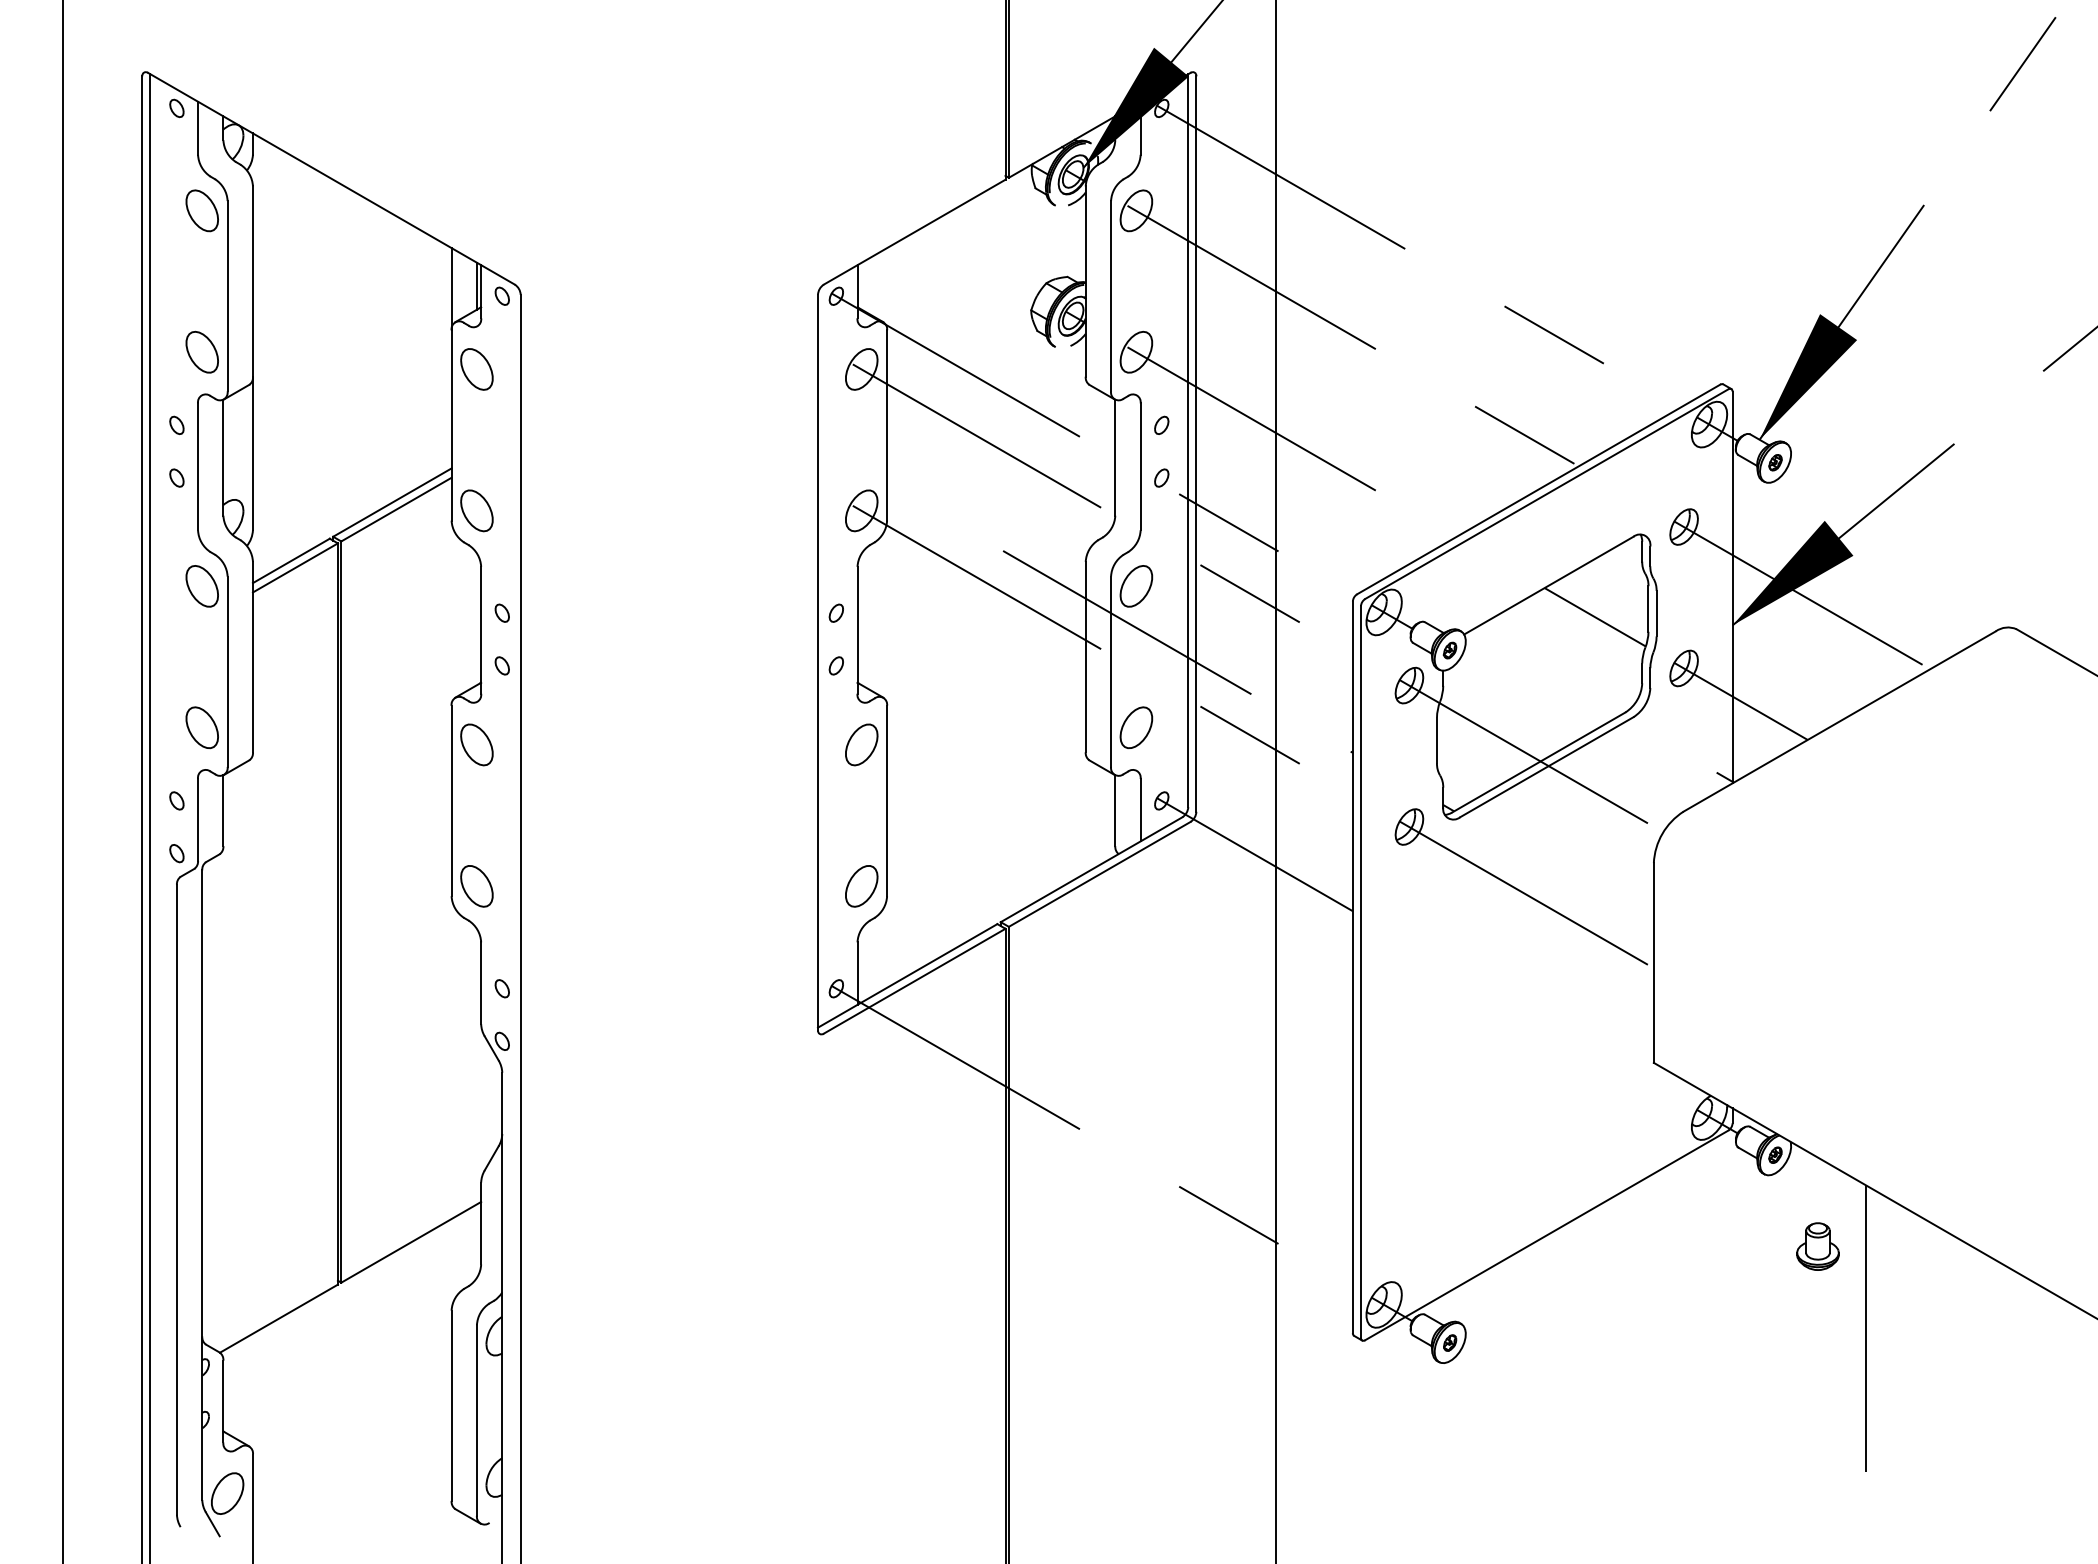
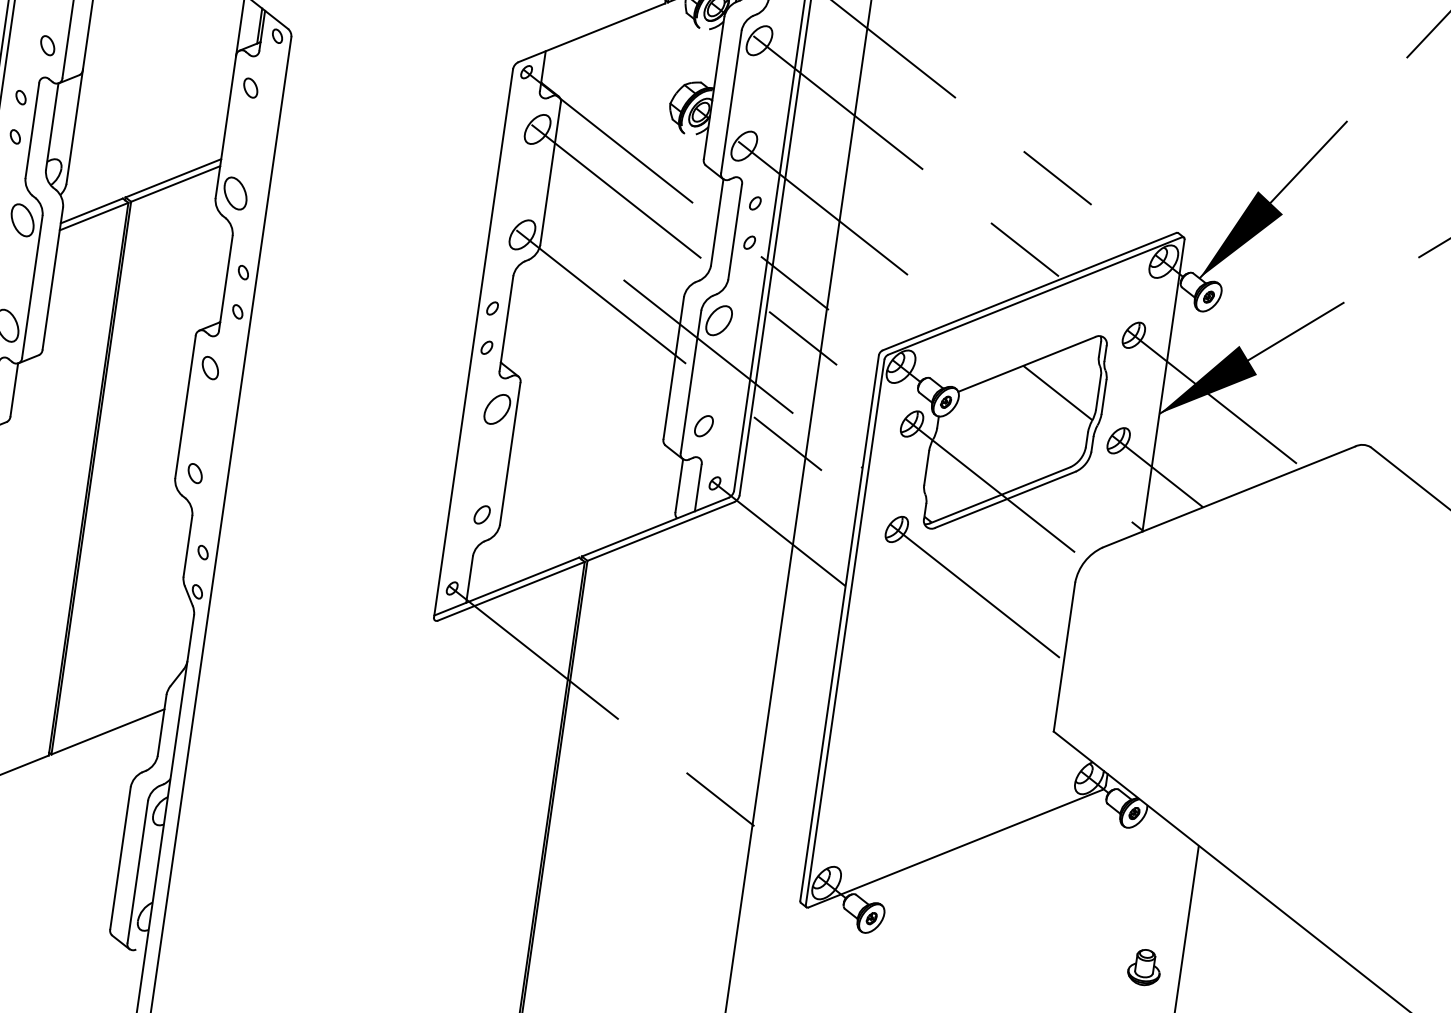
part: (201, 351) -> (47, 45), size x0.6
part: (476, 369) -> (250, 88), size x0.6
part: (1136, 727) -> (704, 425), size x0.7
part: (476, 744) -> (210, 367), size x0.7
part: (476, 886) -> (194, 473), size x0.6
part: (861, 886) -> (481, 514), size x0.6
part: (1817, 1246) -> (1144, 967), moved

